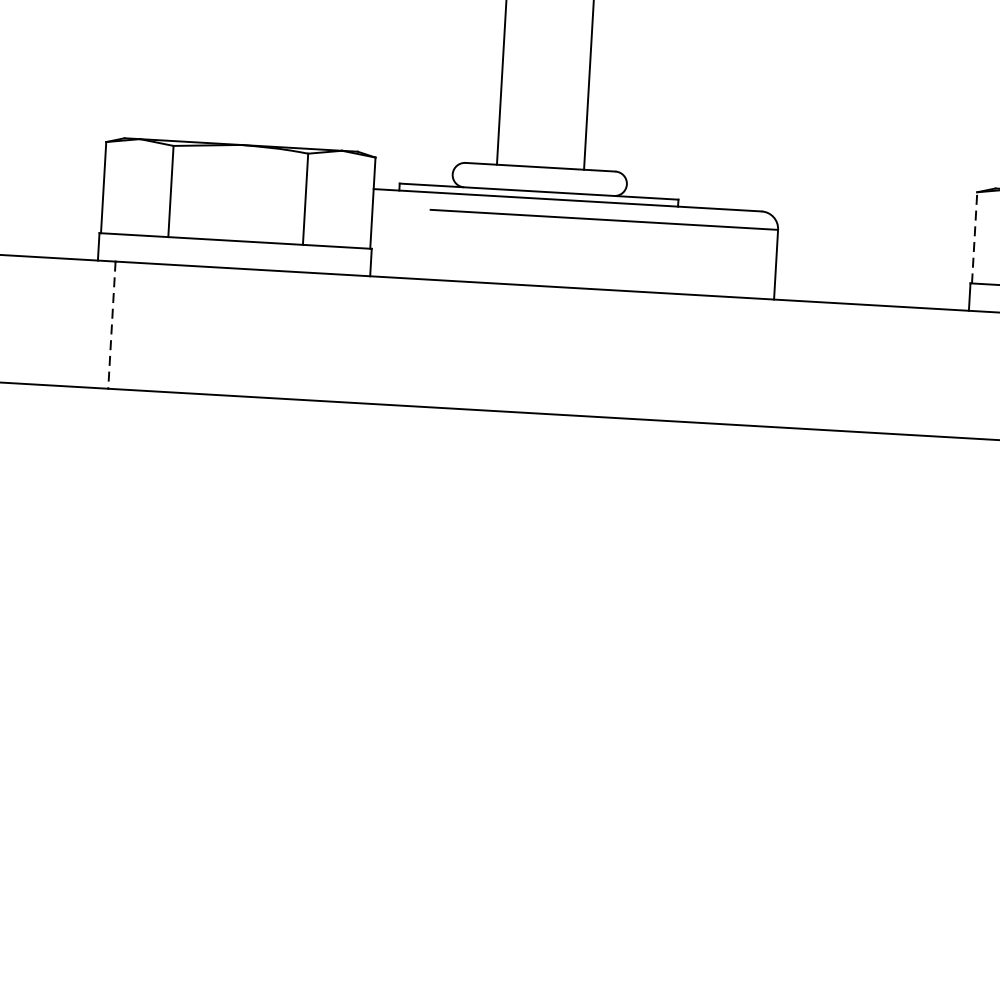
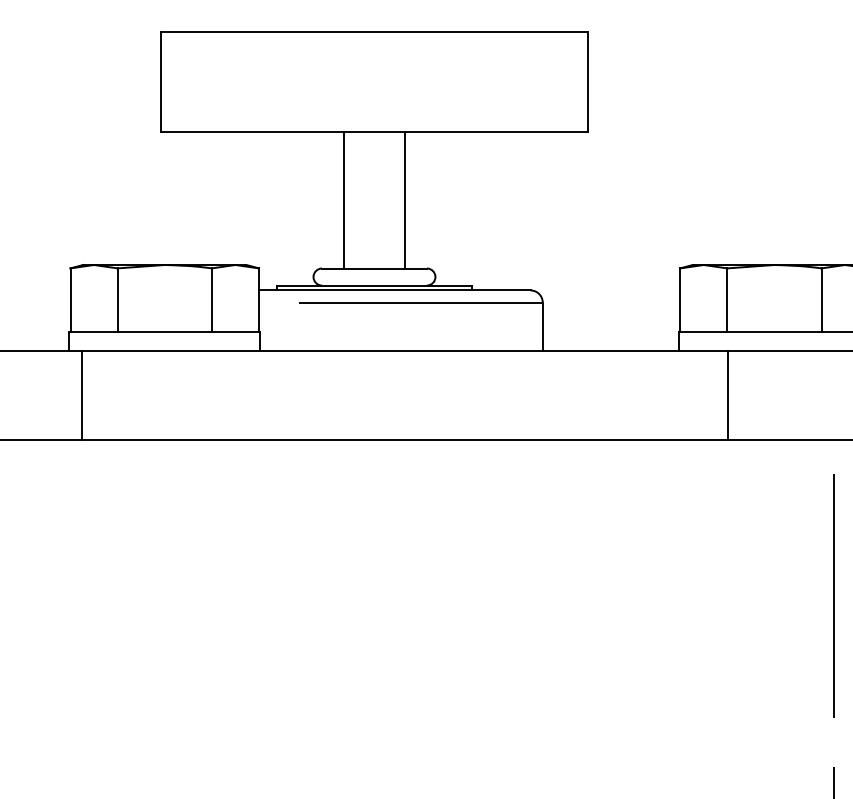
line: (975, 238) -> (680, 300), dashed -> solid
line: (111, 324) -> (81, 395), dashed -> solid

